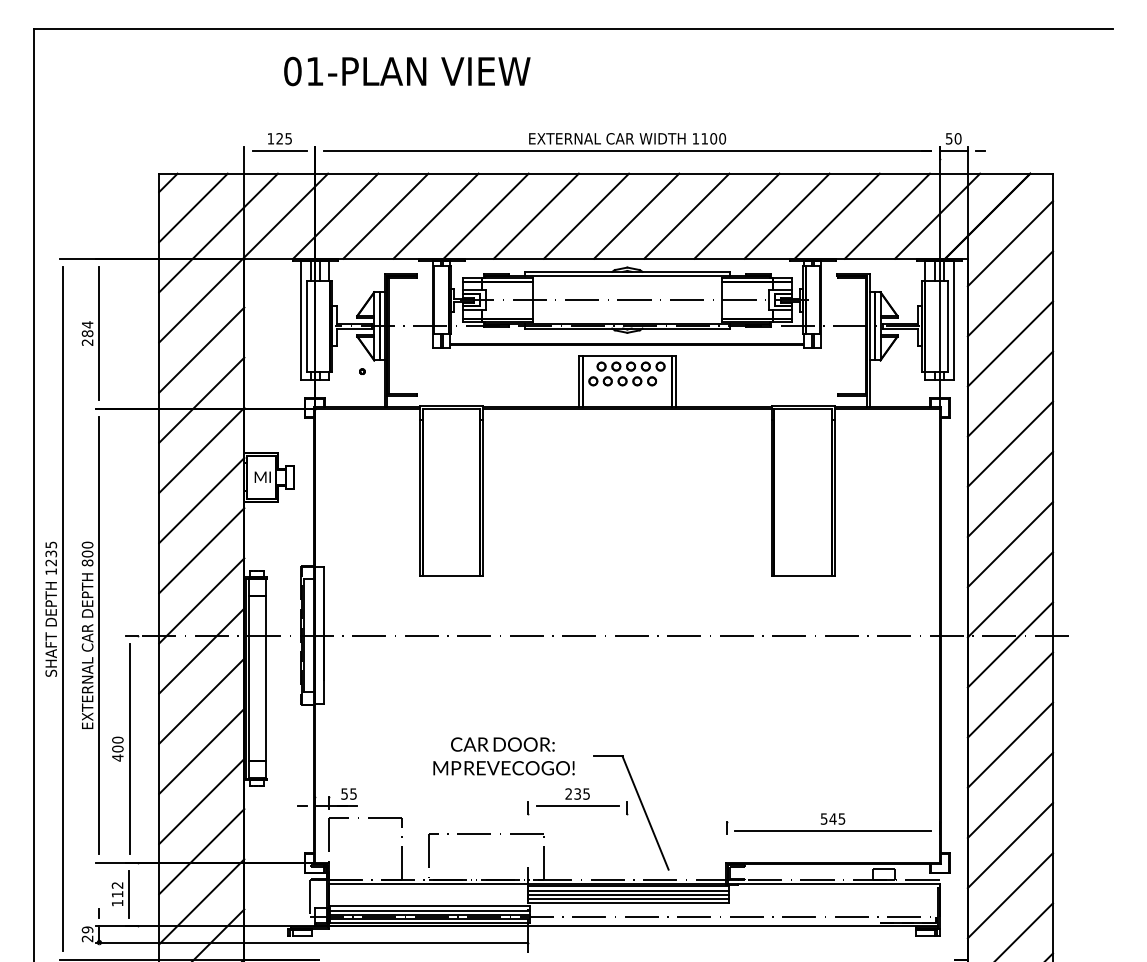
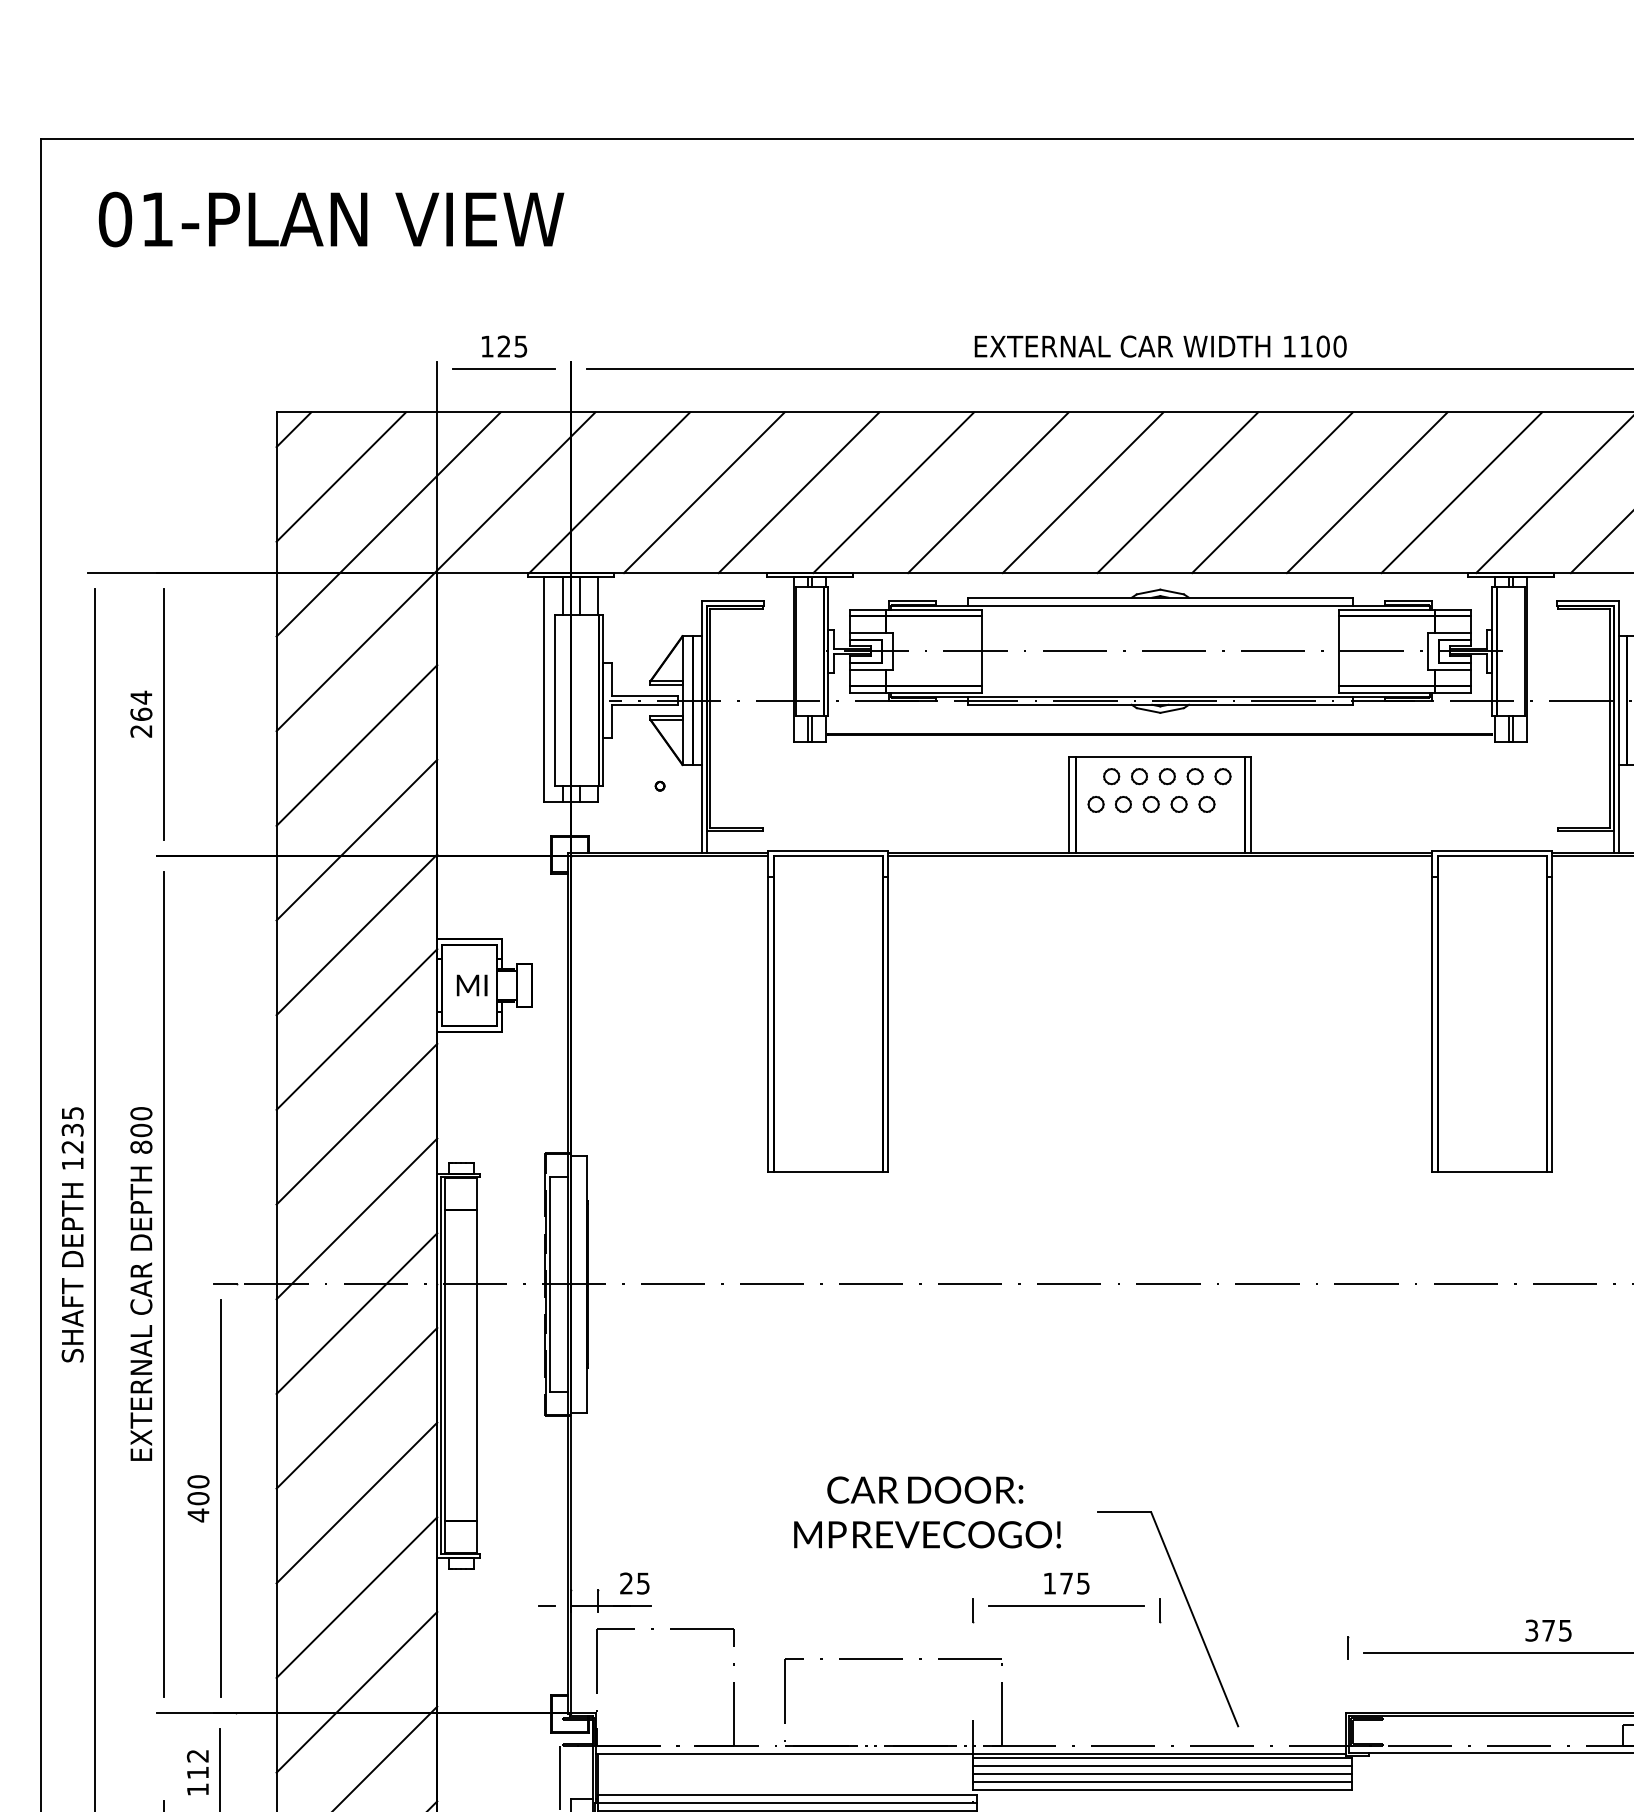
text: (407, 71) -> (331, 219), moved
text: (87, 333) -> (141, 714), 284 -> 264
text: (344, 793) -> (626, 1582), 55 -> 25
text: (572, 793) -> (1056, 1582), 235 -> 175
text: (828, 818) -> (1540, 1629), 545 -> 375

